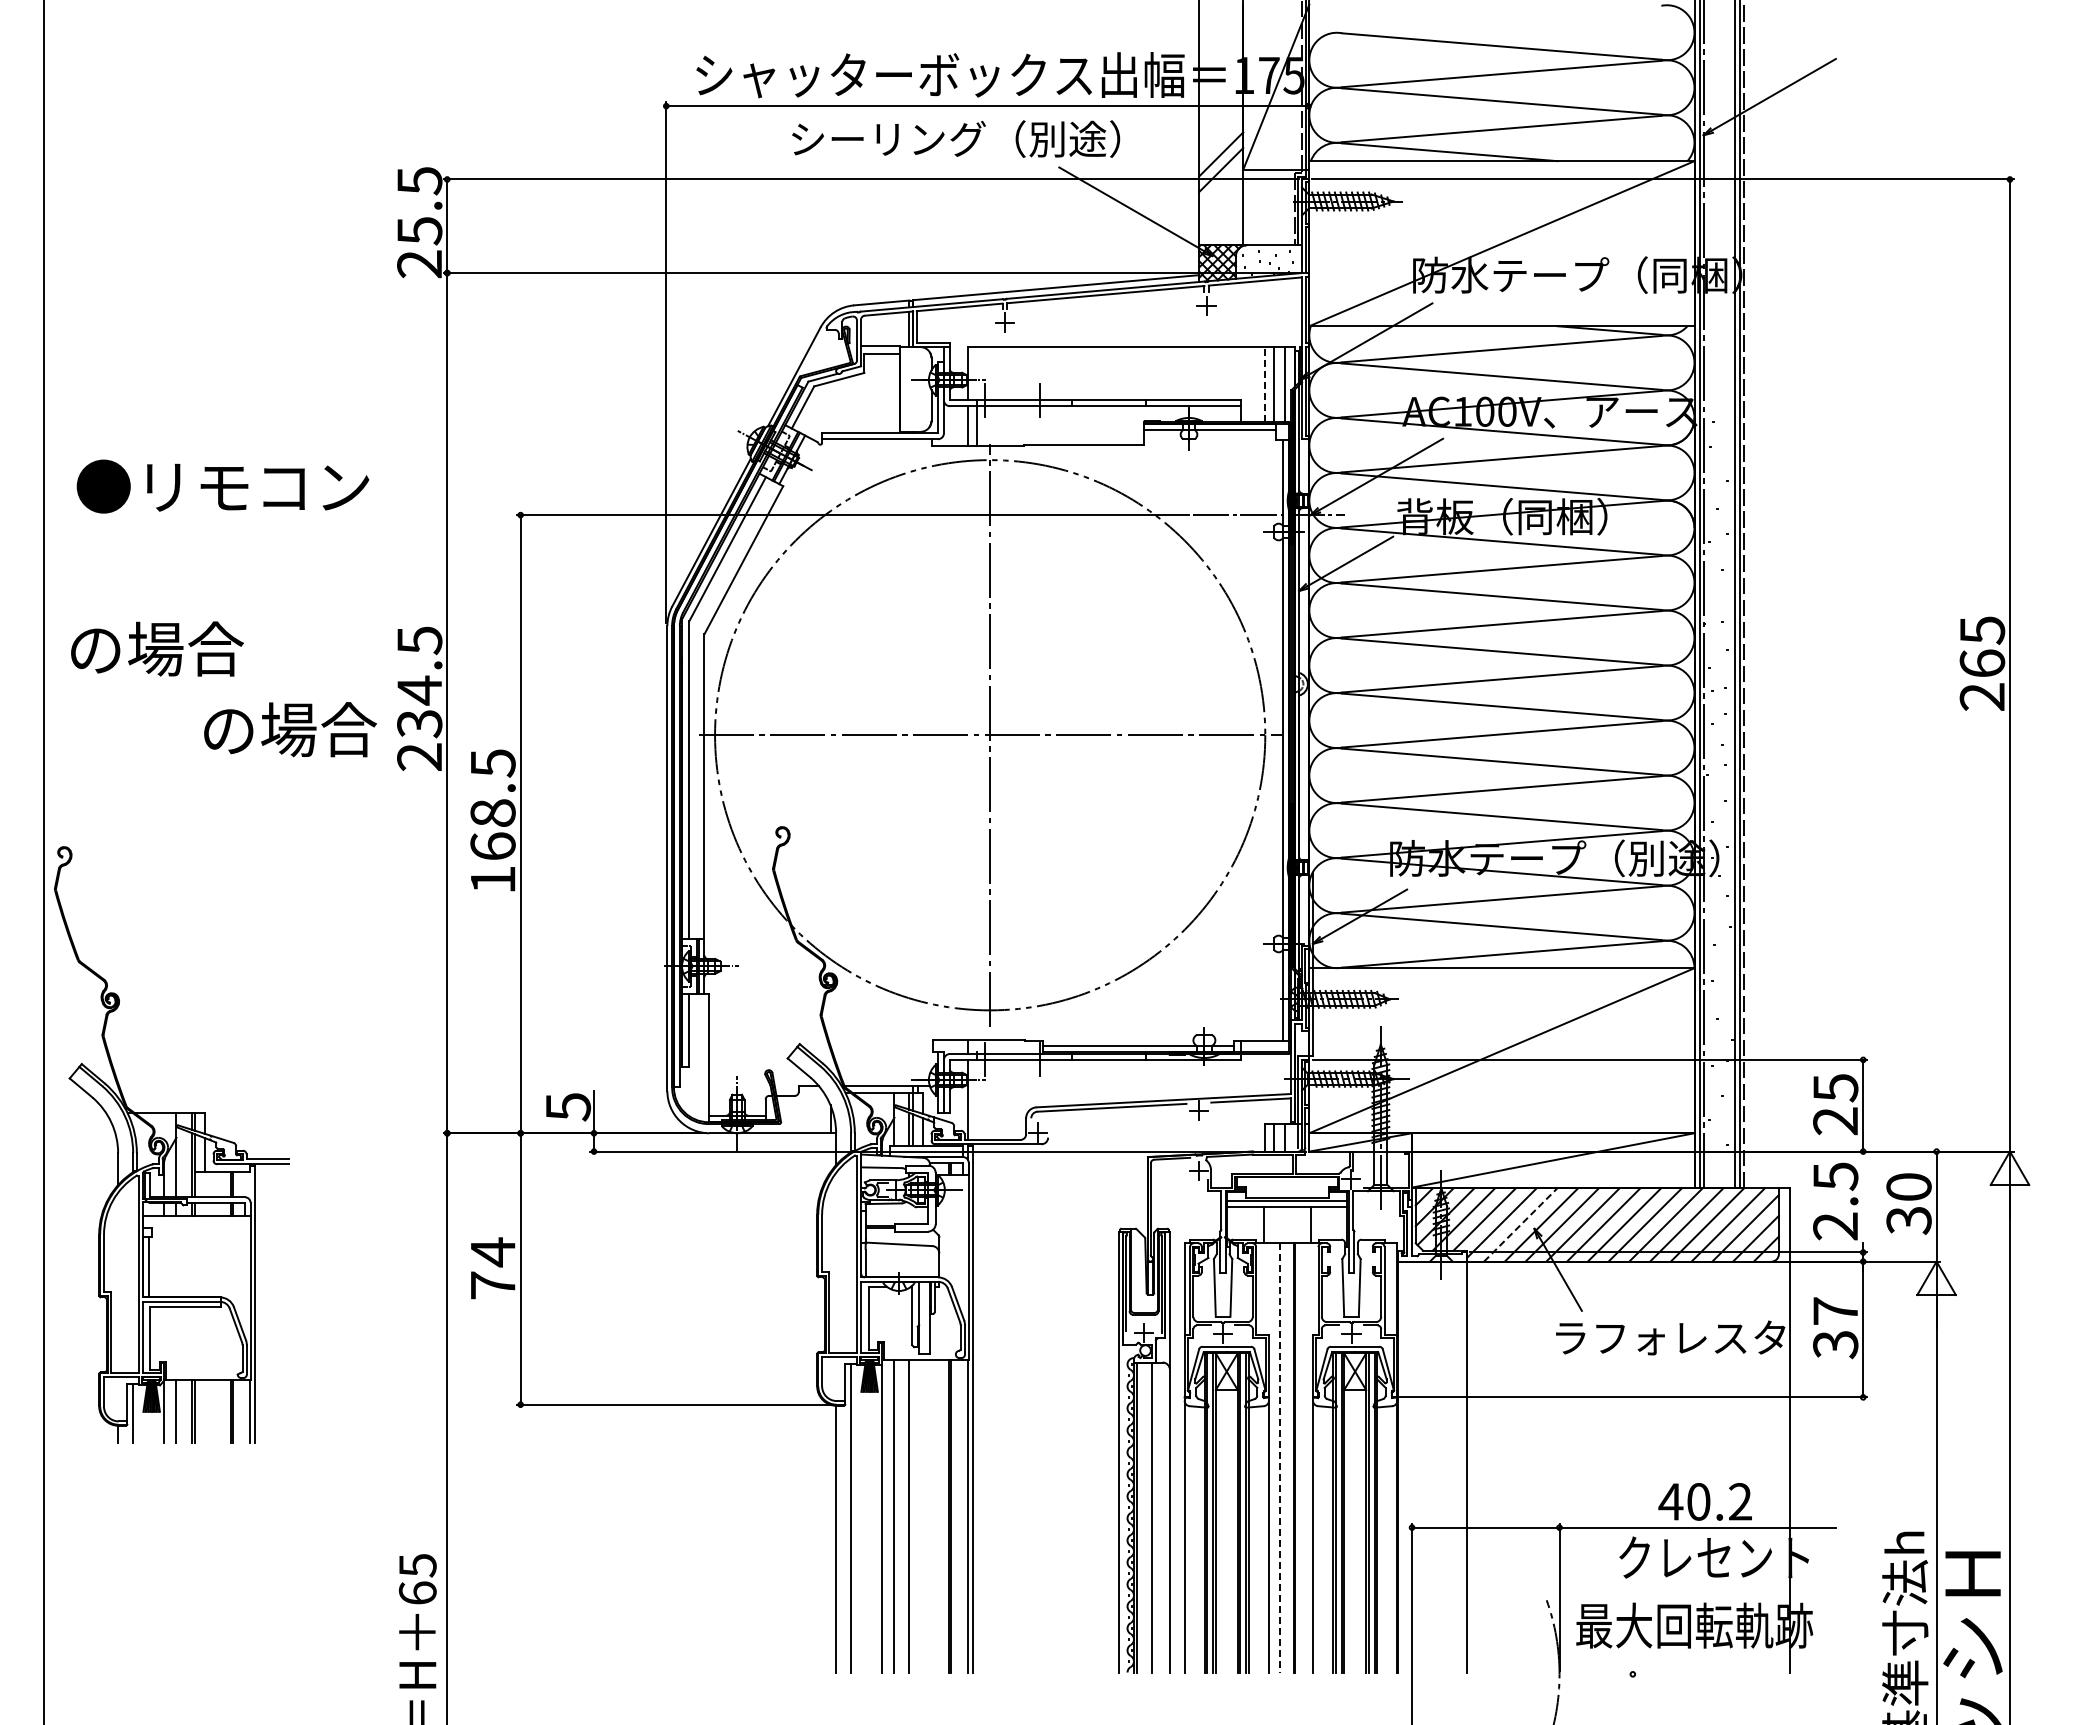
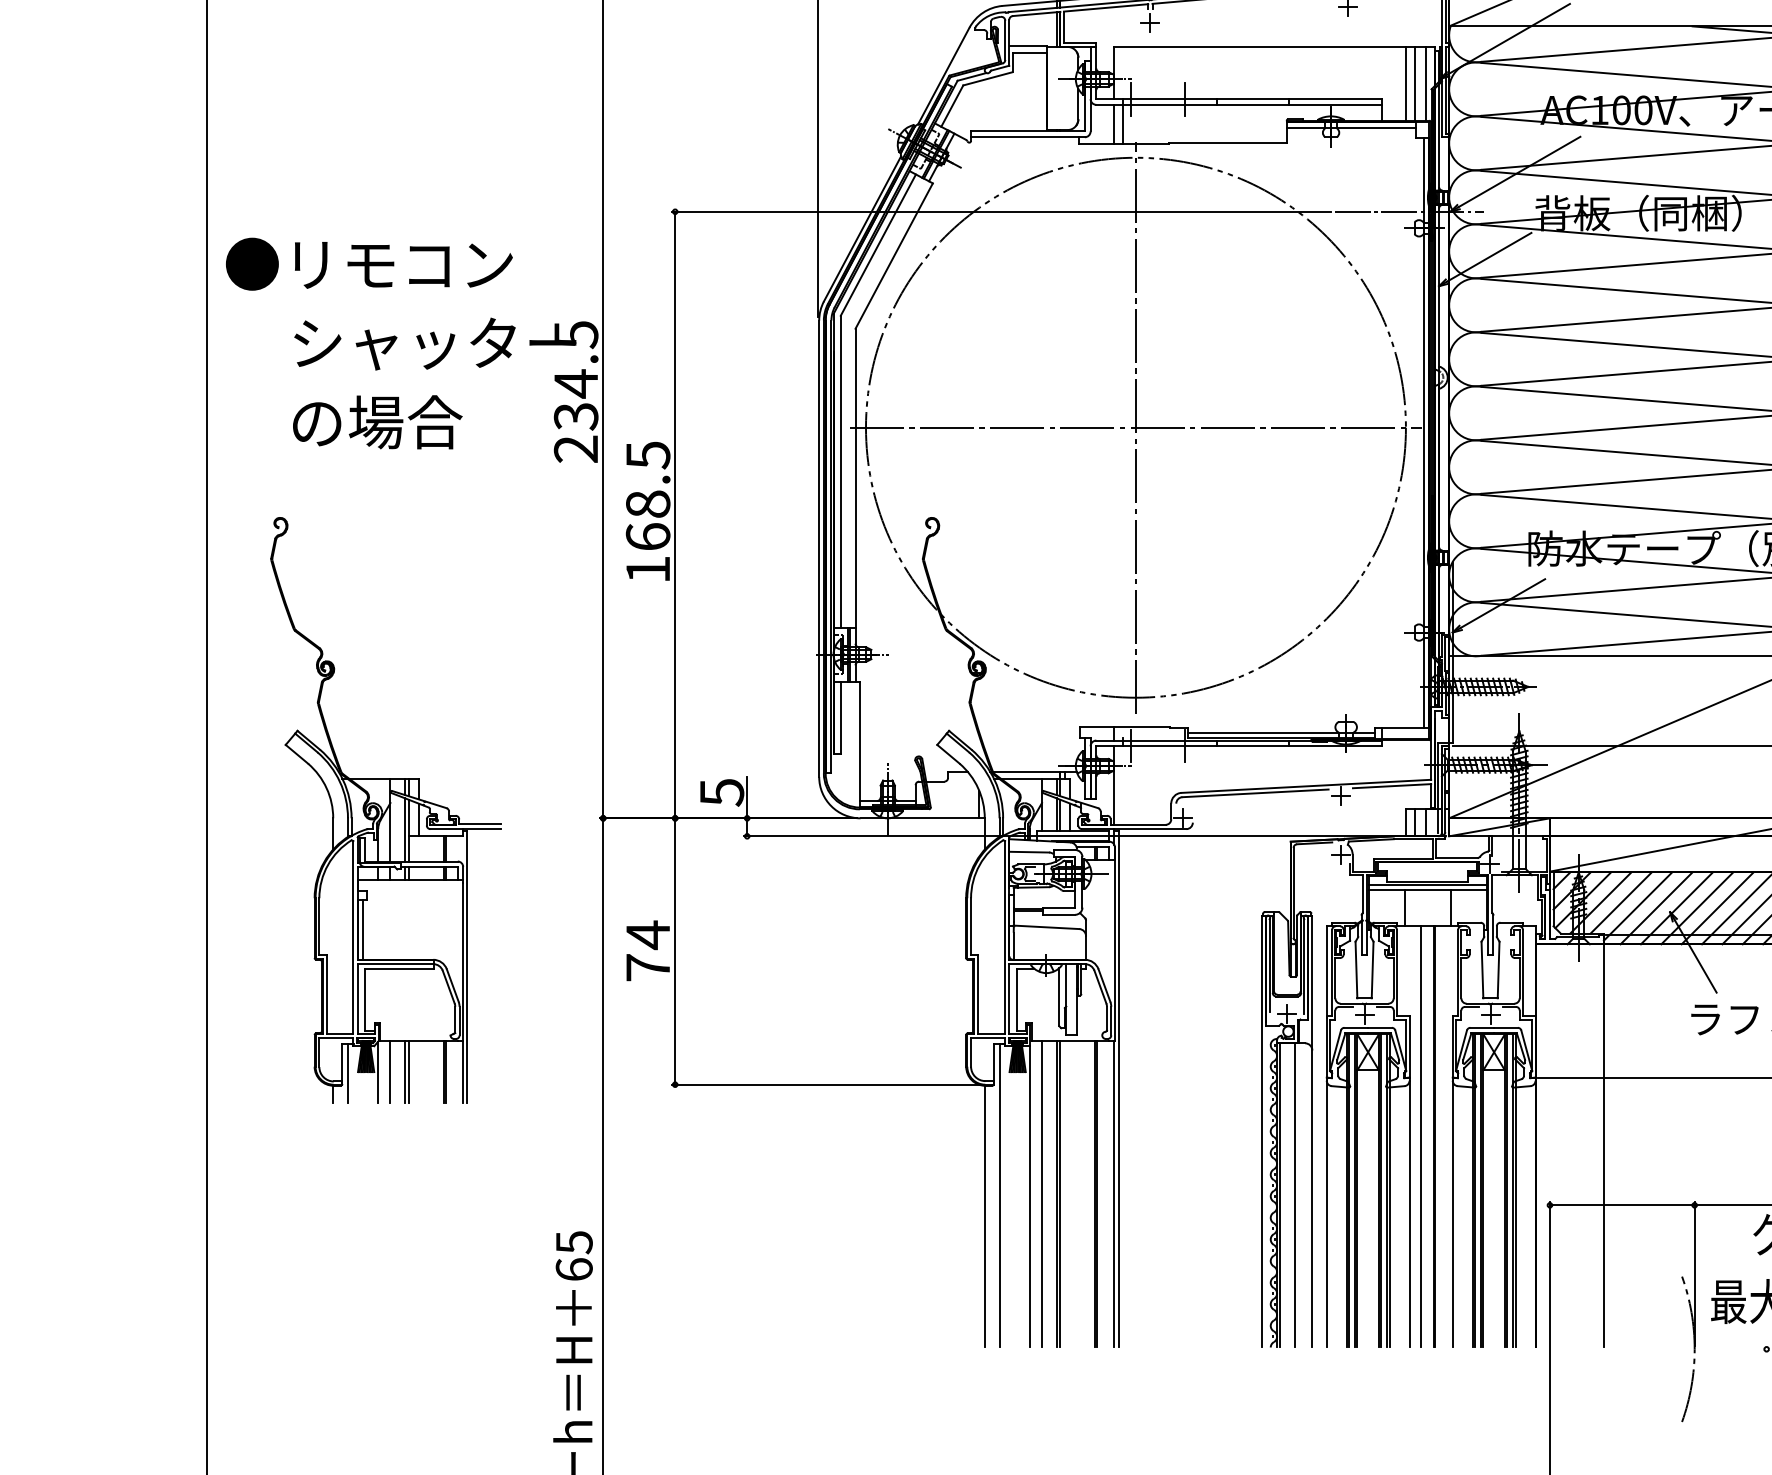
line: (1265, 384) -> (1406, 83), dashed -> solid
text: (222, 486) -> (368, 264), moved
text: (245, 648) -> (405, 342), の場合 -> シャッター
text: (290, 729) -> (377, 422), moved
part: (171, 1144) -> (385, 809), moved
line: (1520, 1224) -> (1656, 907), dashed -> solid
line: (1280, 1457) -> (1420, 1136), dashed -> solid
line: (913, 1515) -> (1060, 1193), added

